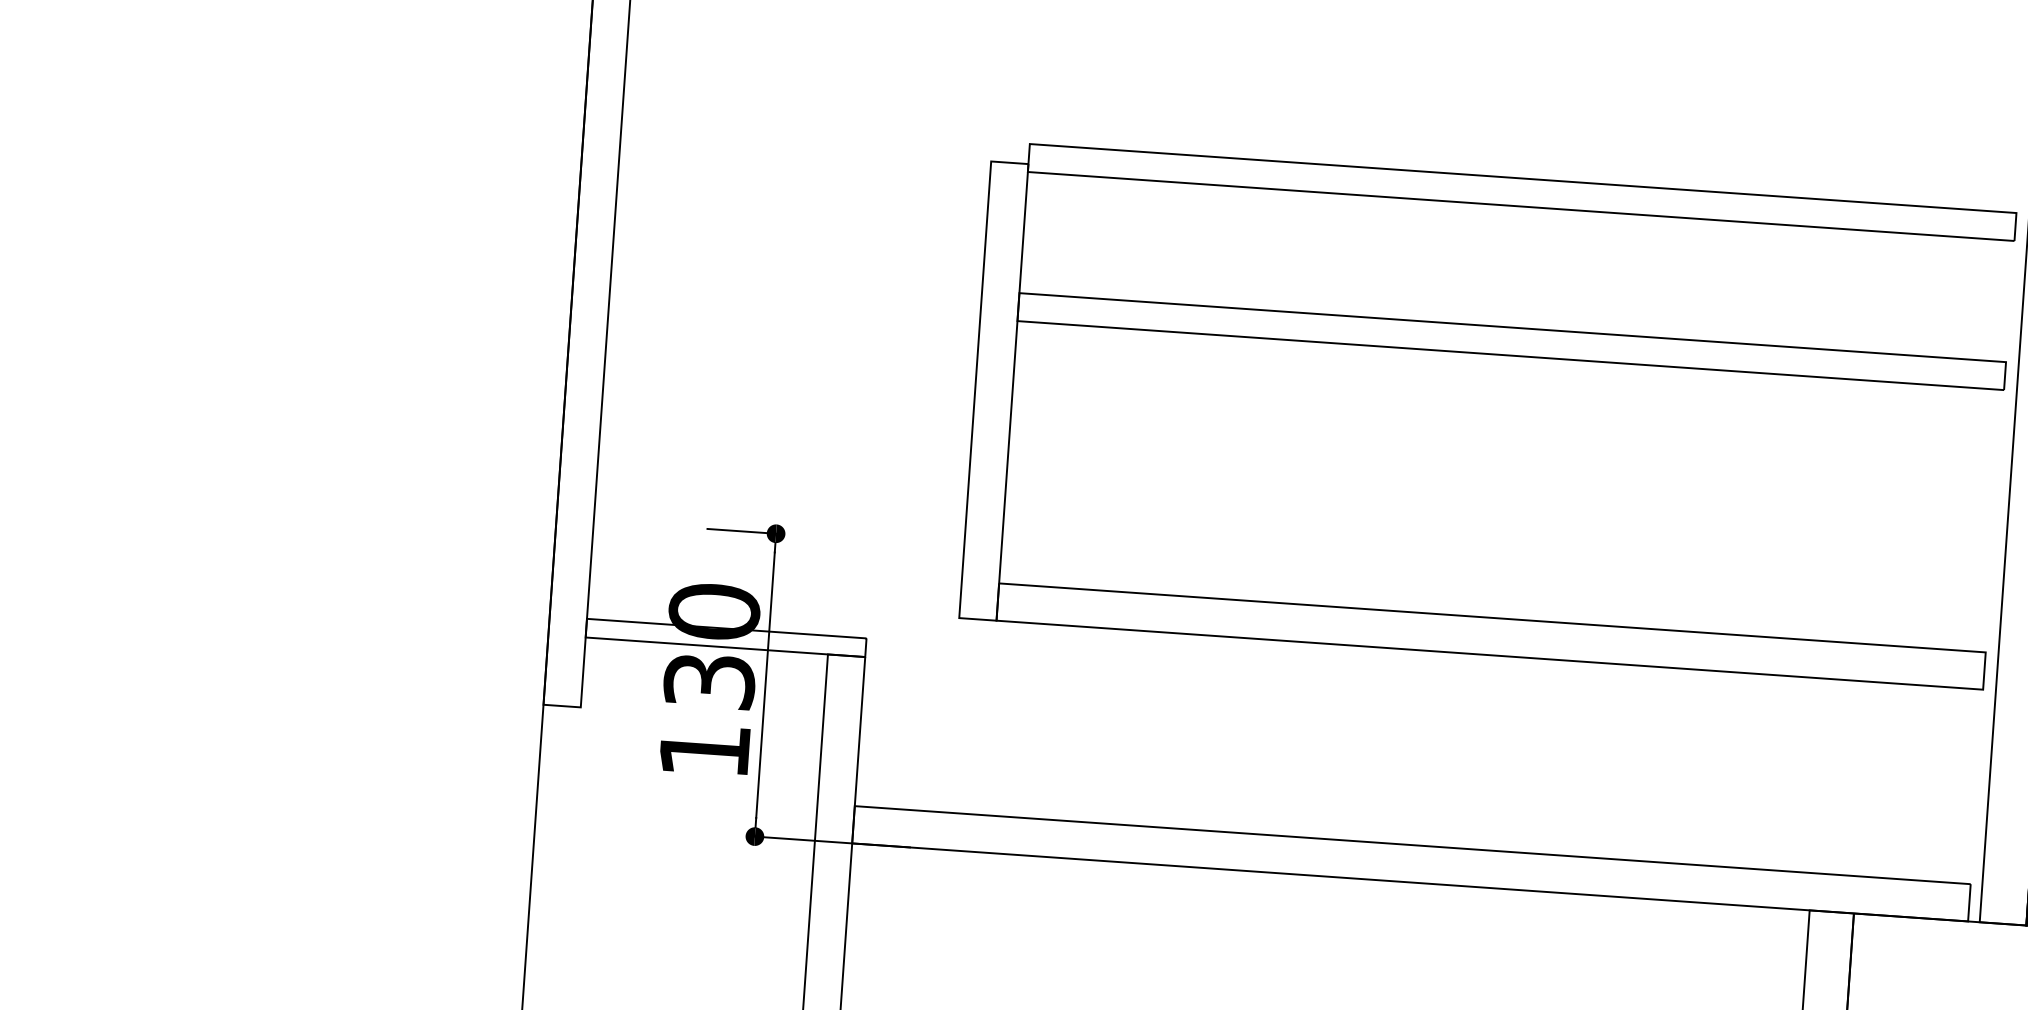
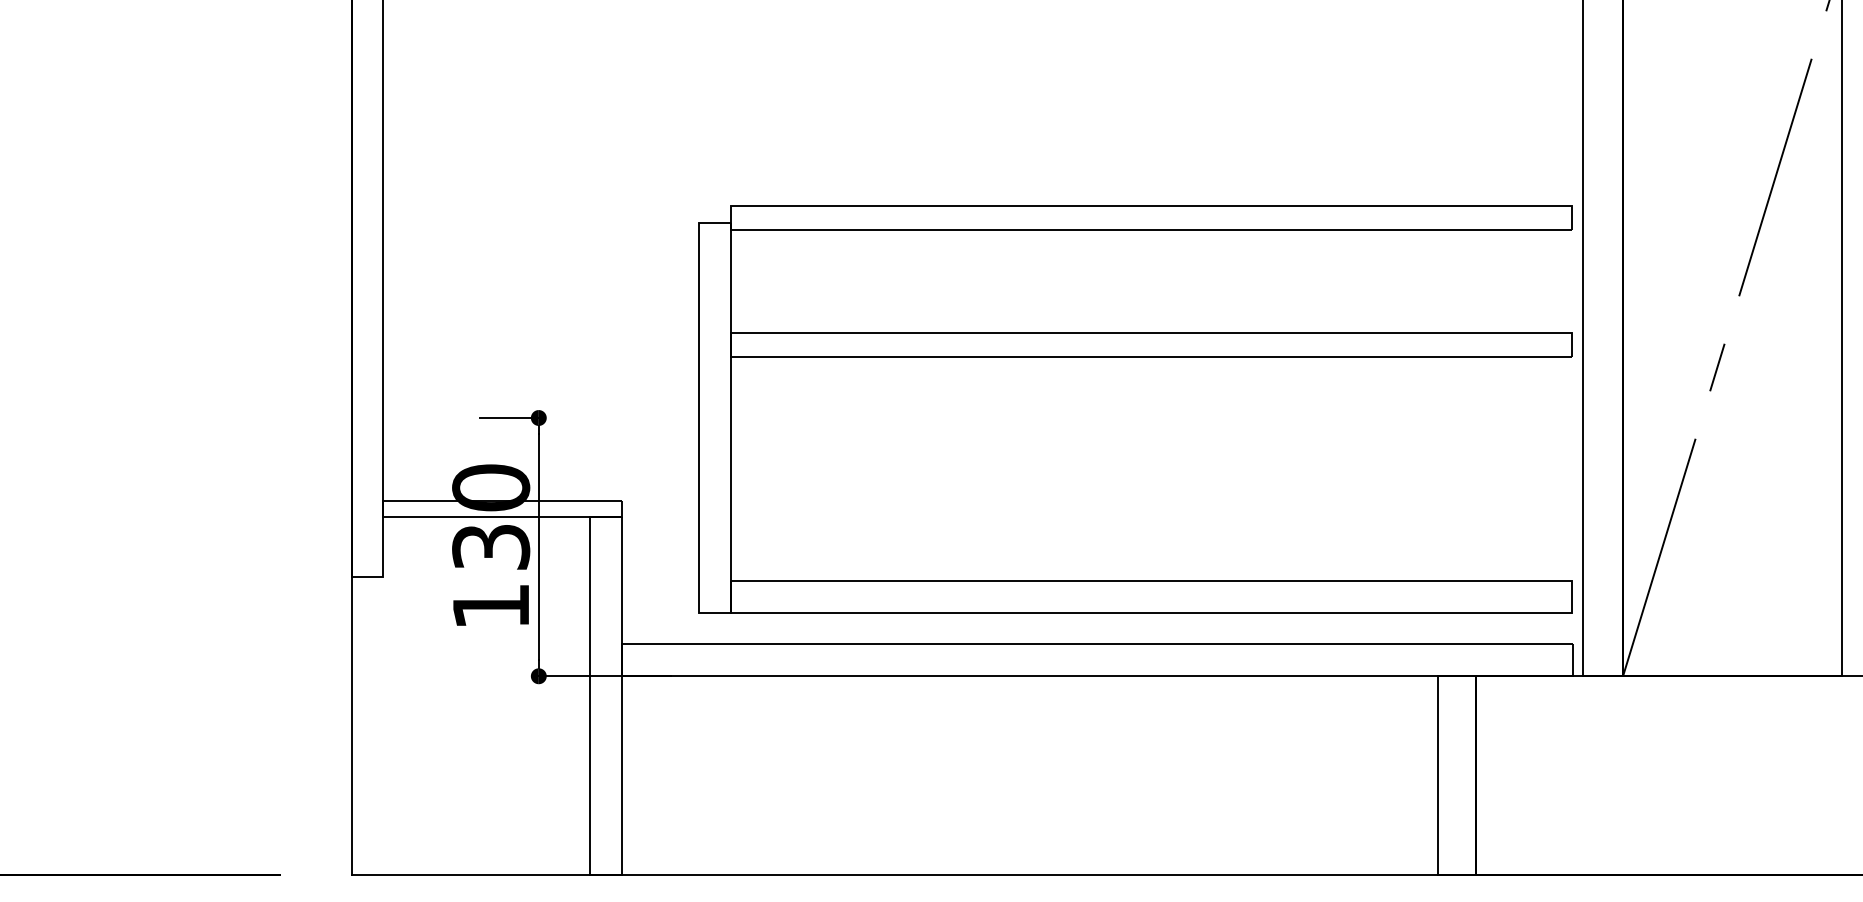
part: (1491, 354) -> (1135, 357), moved

